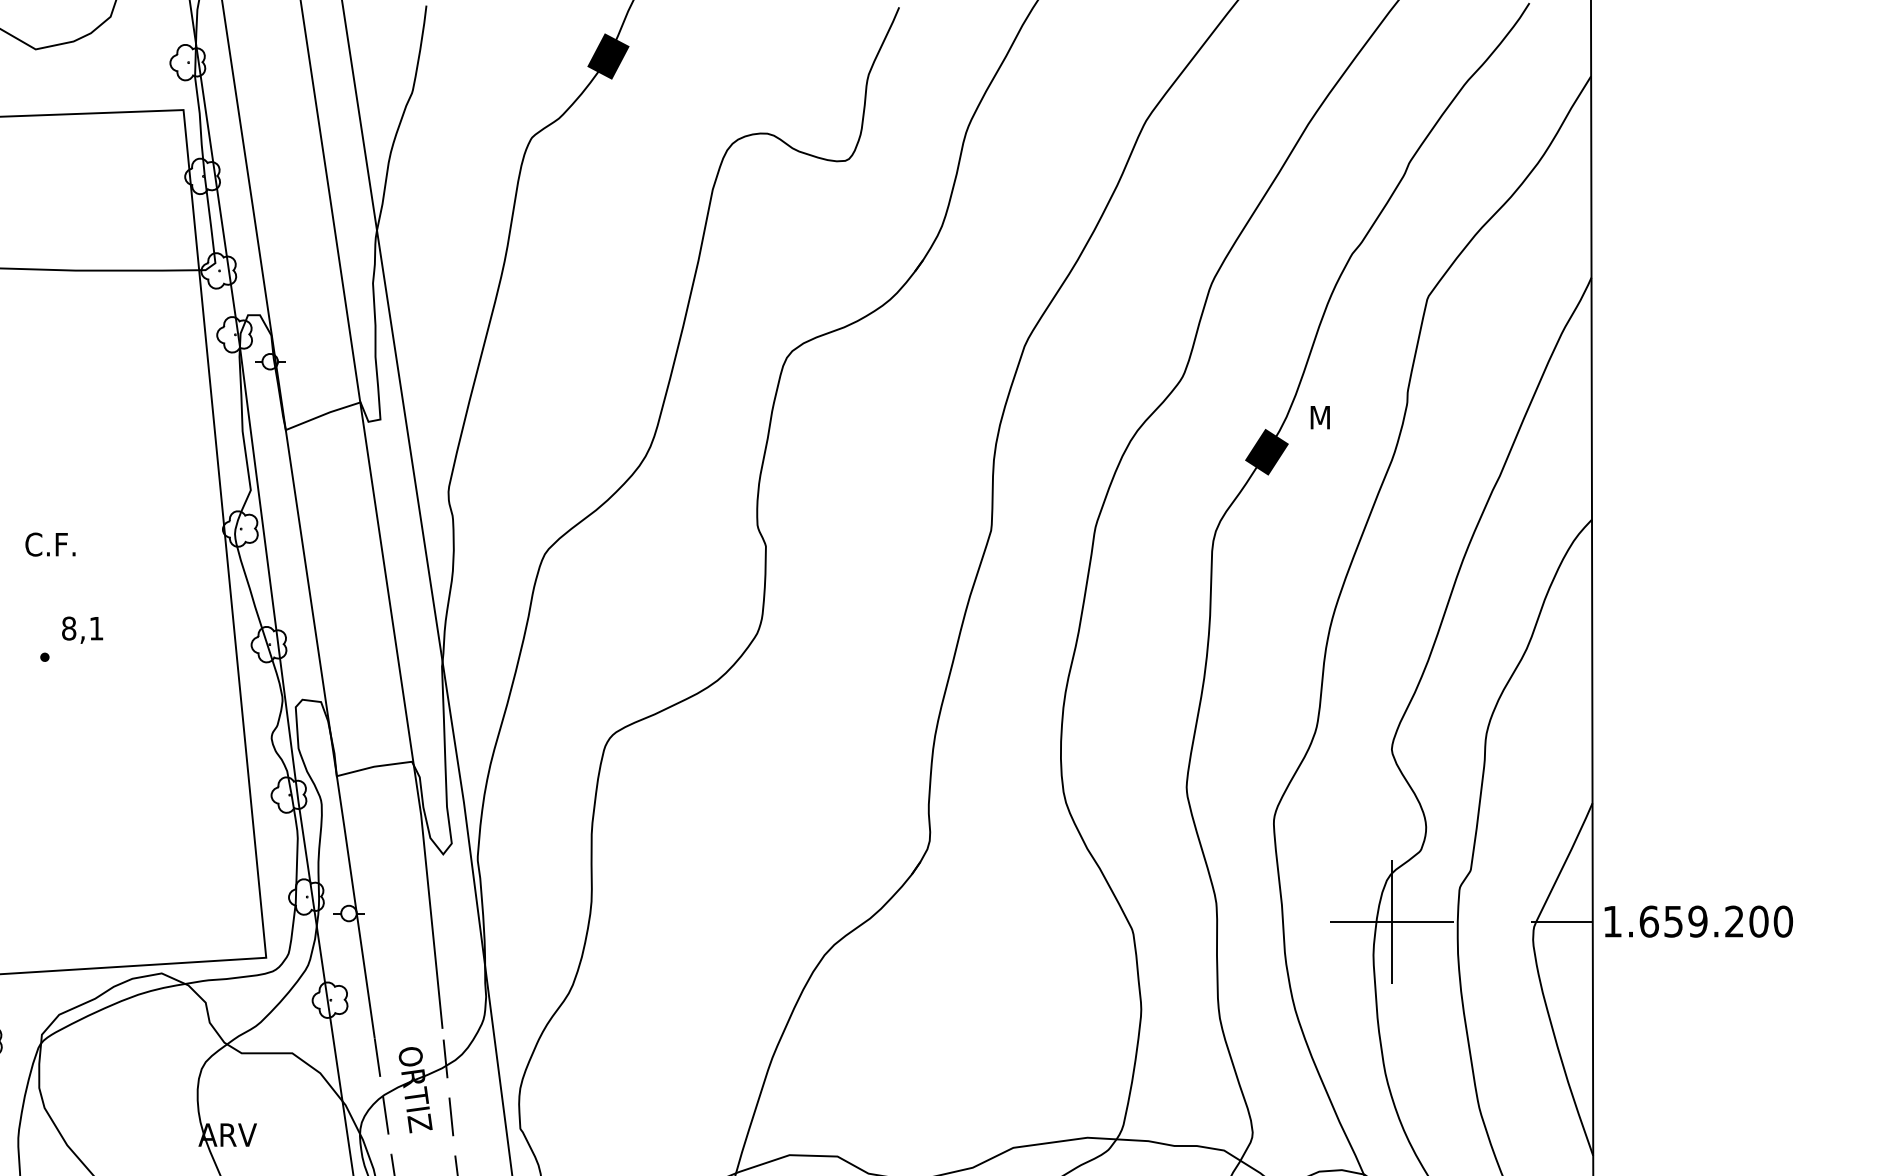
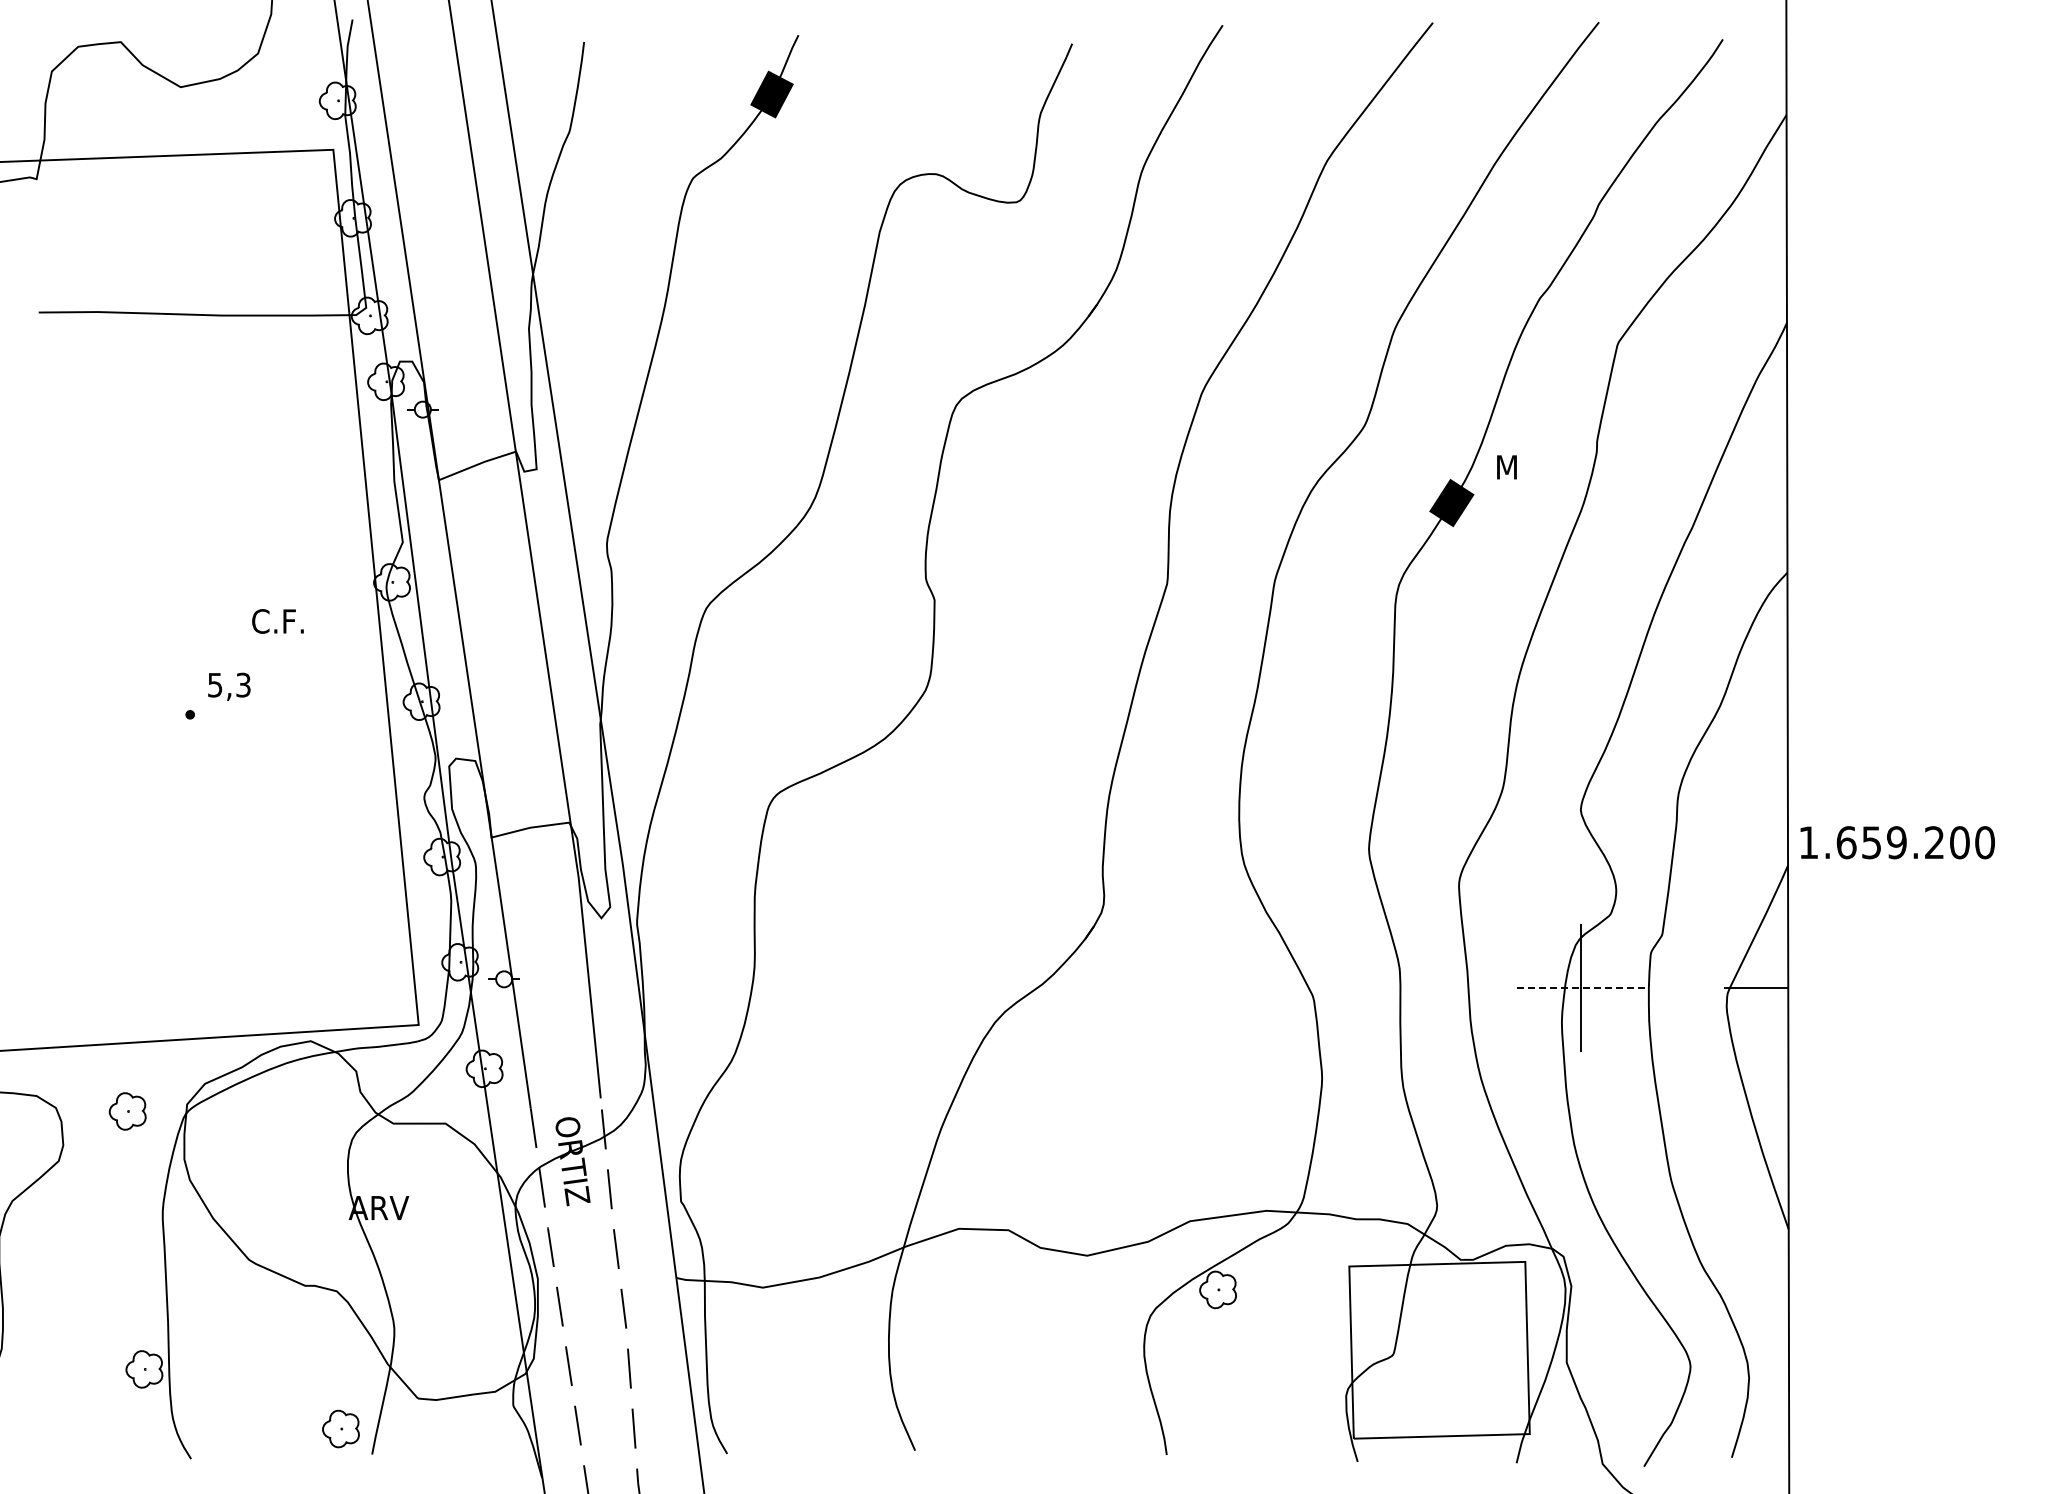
text: (50, 544) -> (277, 621), moved
text: (81, 627) -> (228, 684), 8,1 -> 5,3
line: (1391, 921) -> (1580, 987), solid -> dashed
text: (1698, 921) -> (1897, 842), moved

